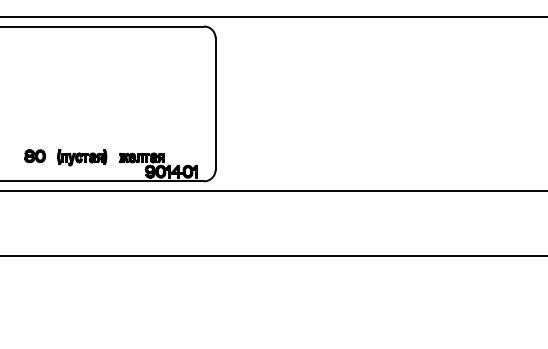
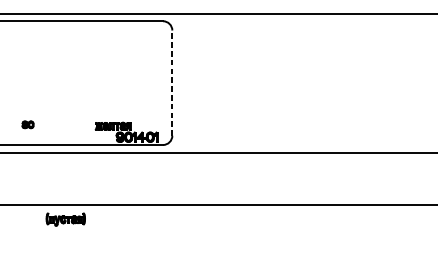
line: (215, 103) -> (172, 82), solid -> dashed
part: (34, 155) -> (27, 124), size x0.7
part: (82, 157) -> (65, 219), moved

